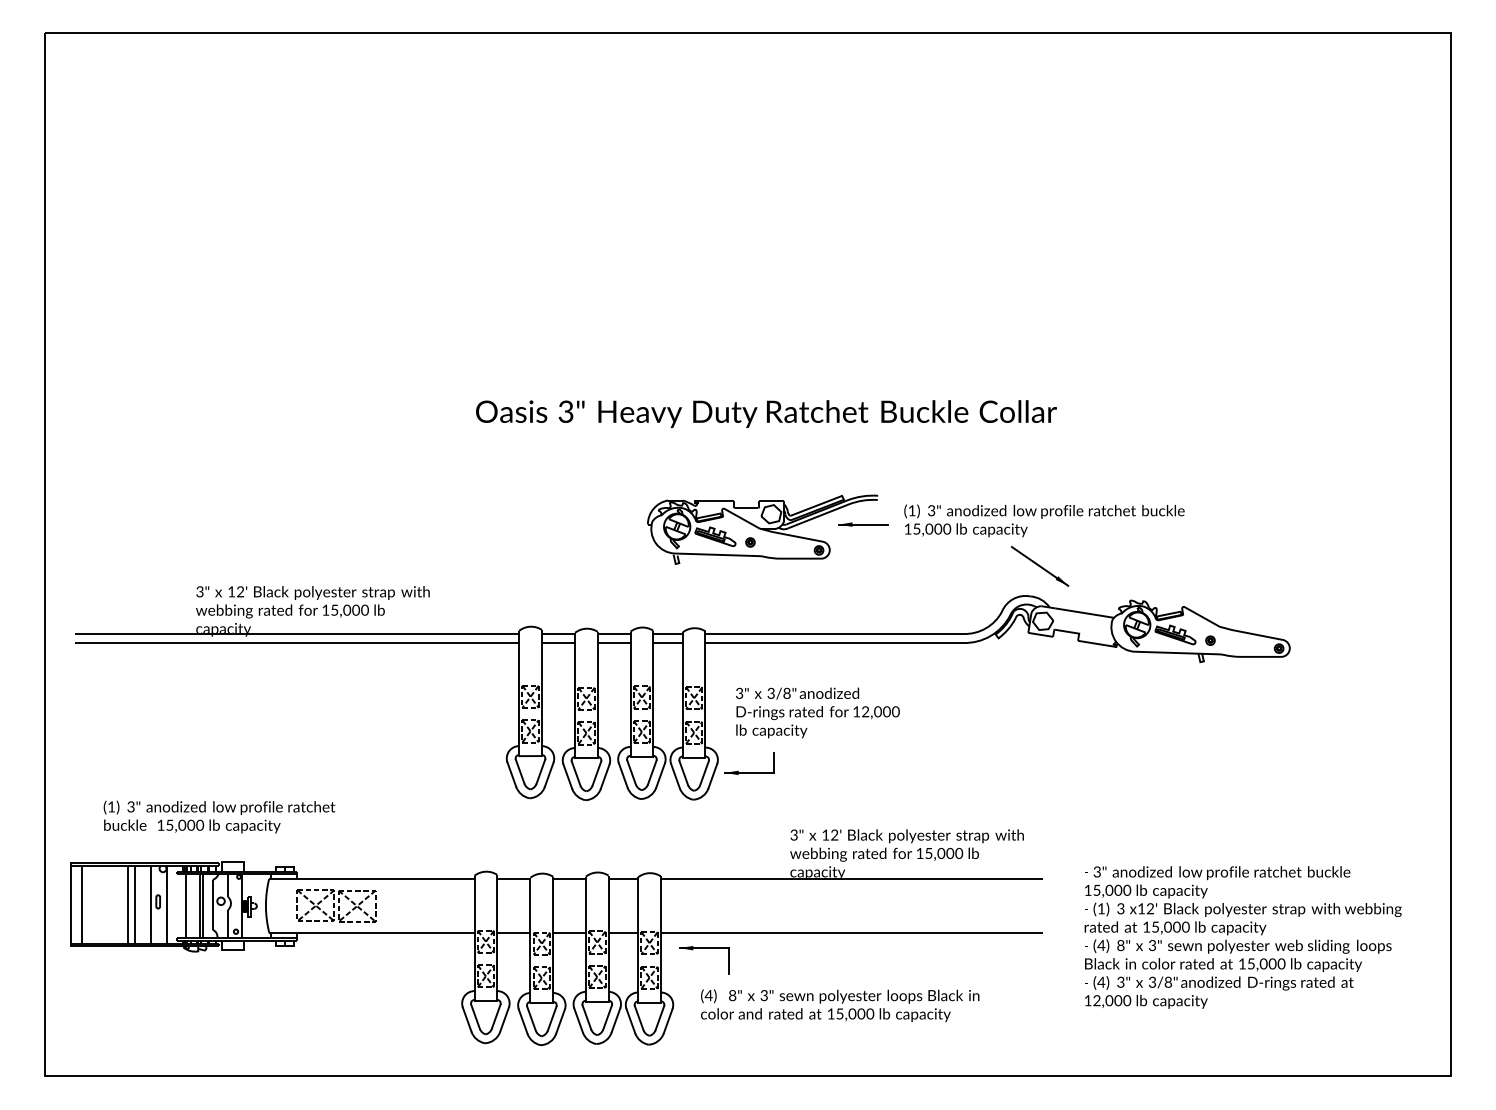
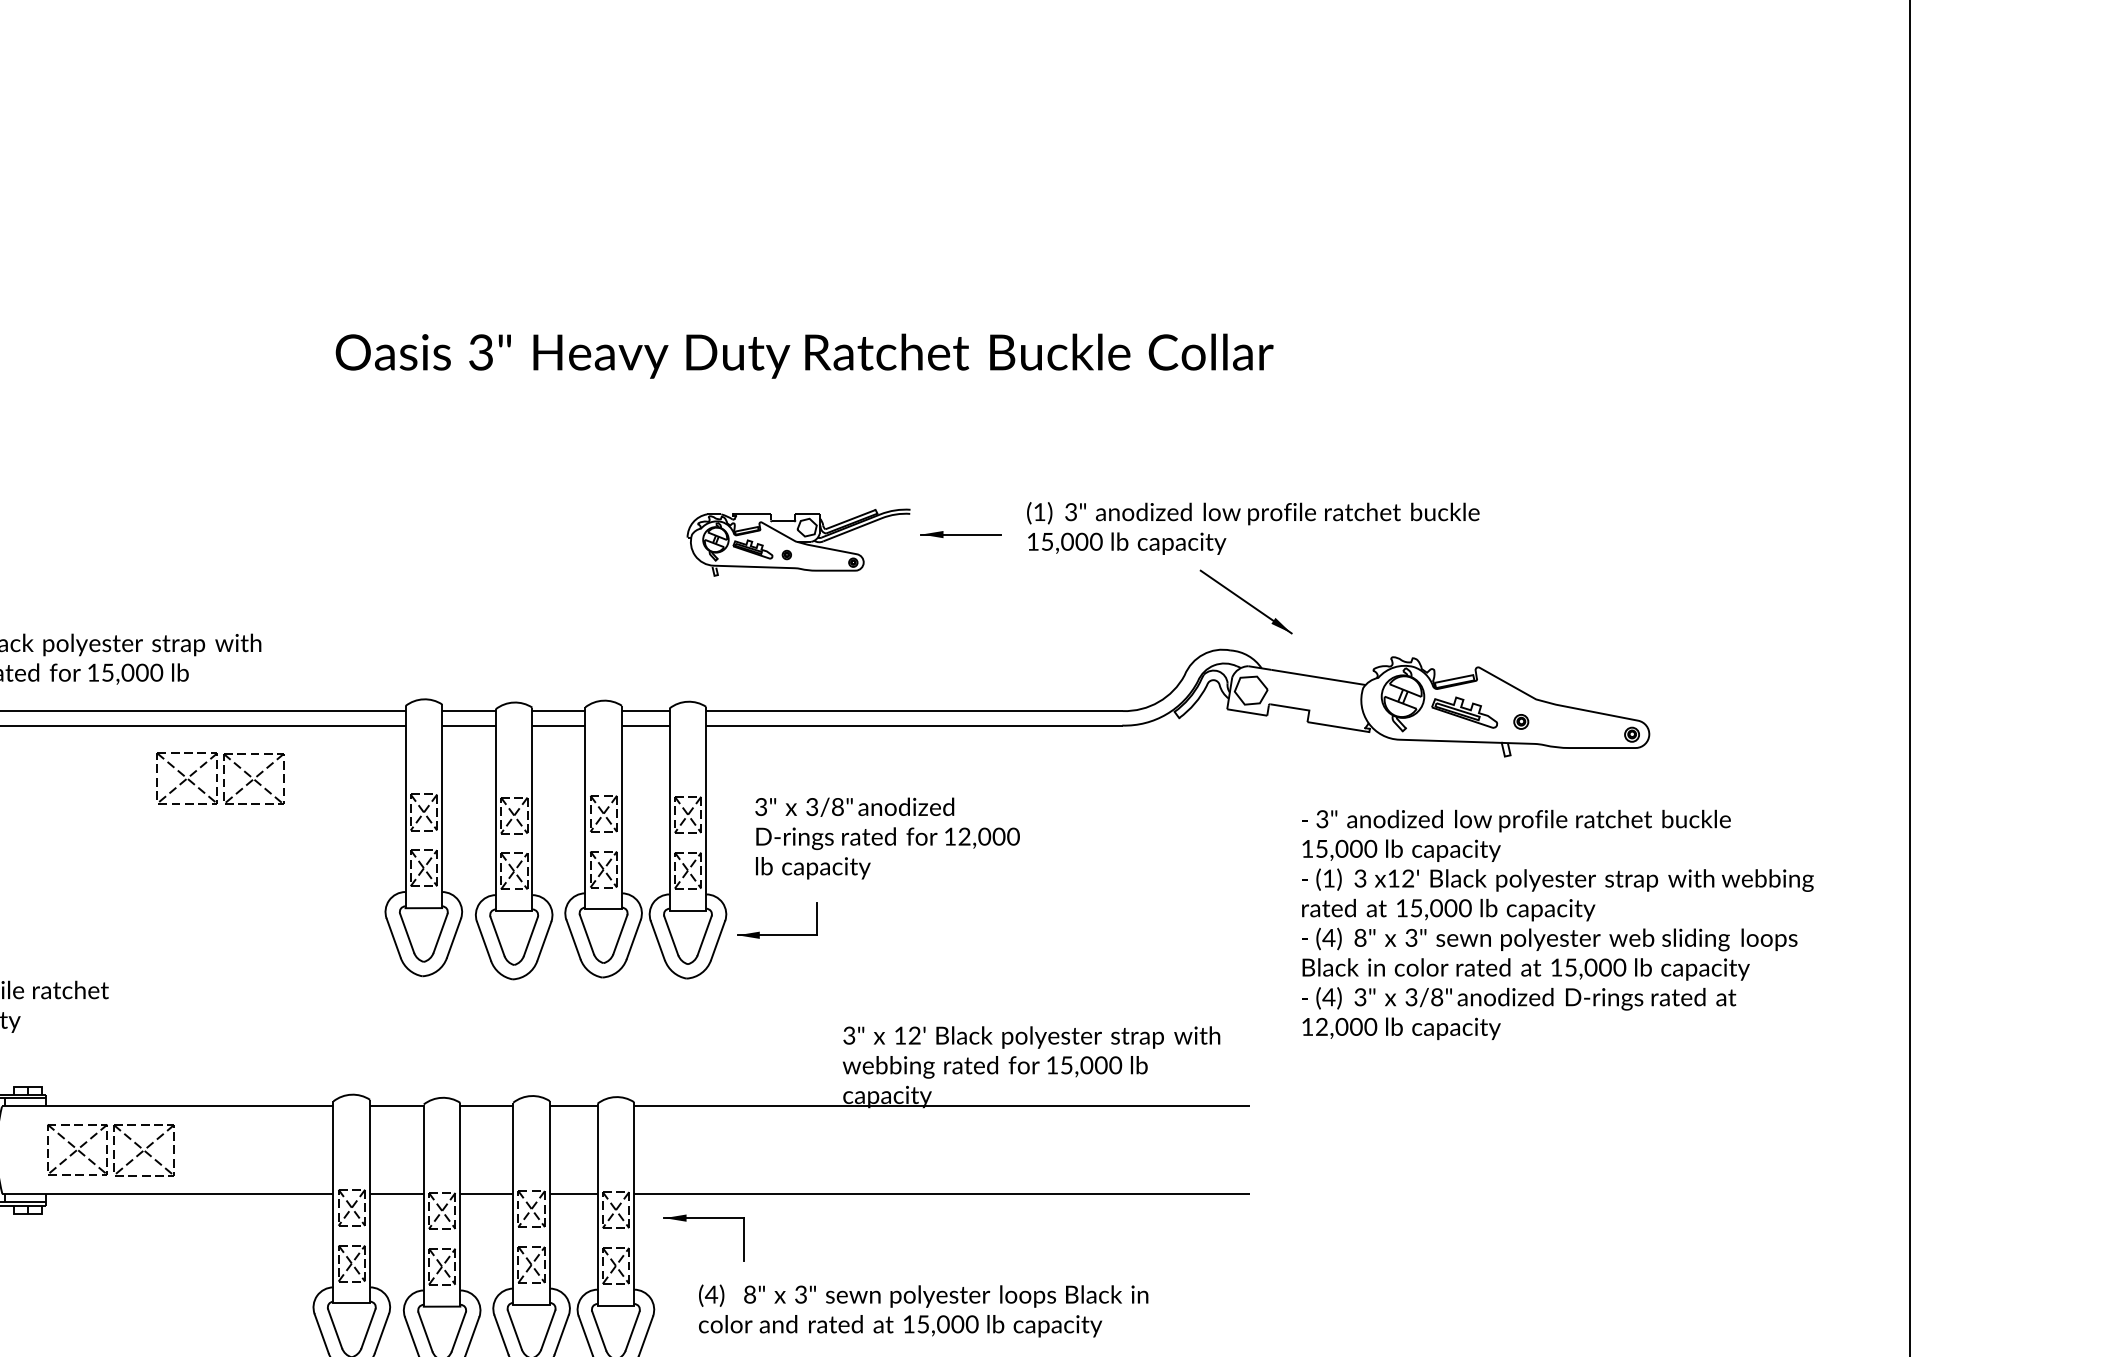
part: (762, 529) -> (798, 542), size x0.6
part: (404, 675) -> (220, 778), added
text: (1242, 937) -> (1556, 924), moved

